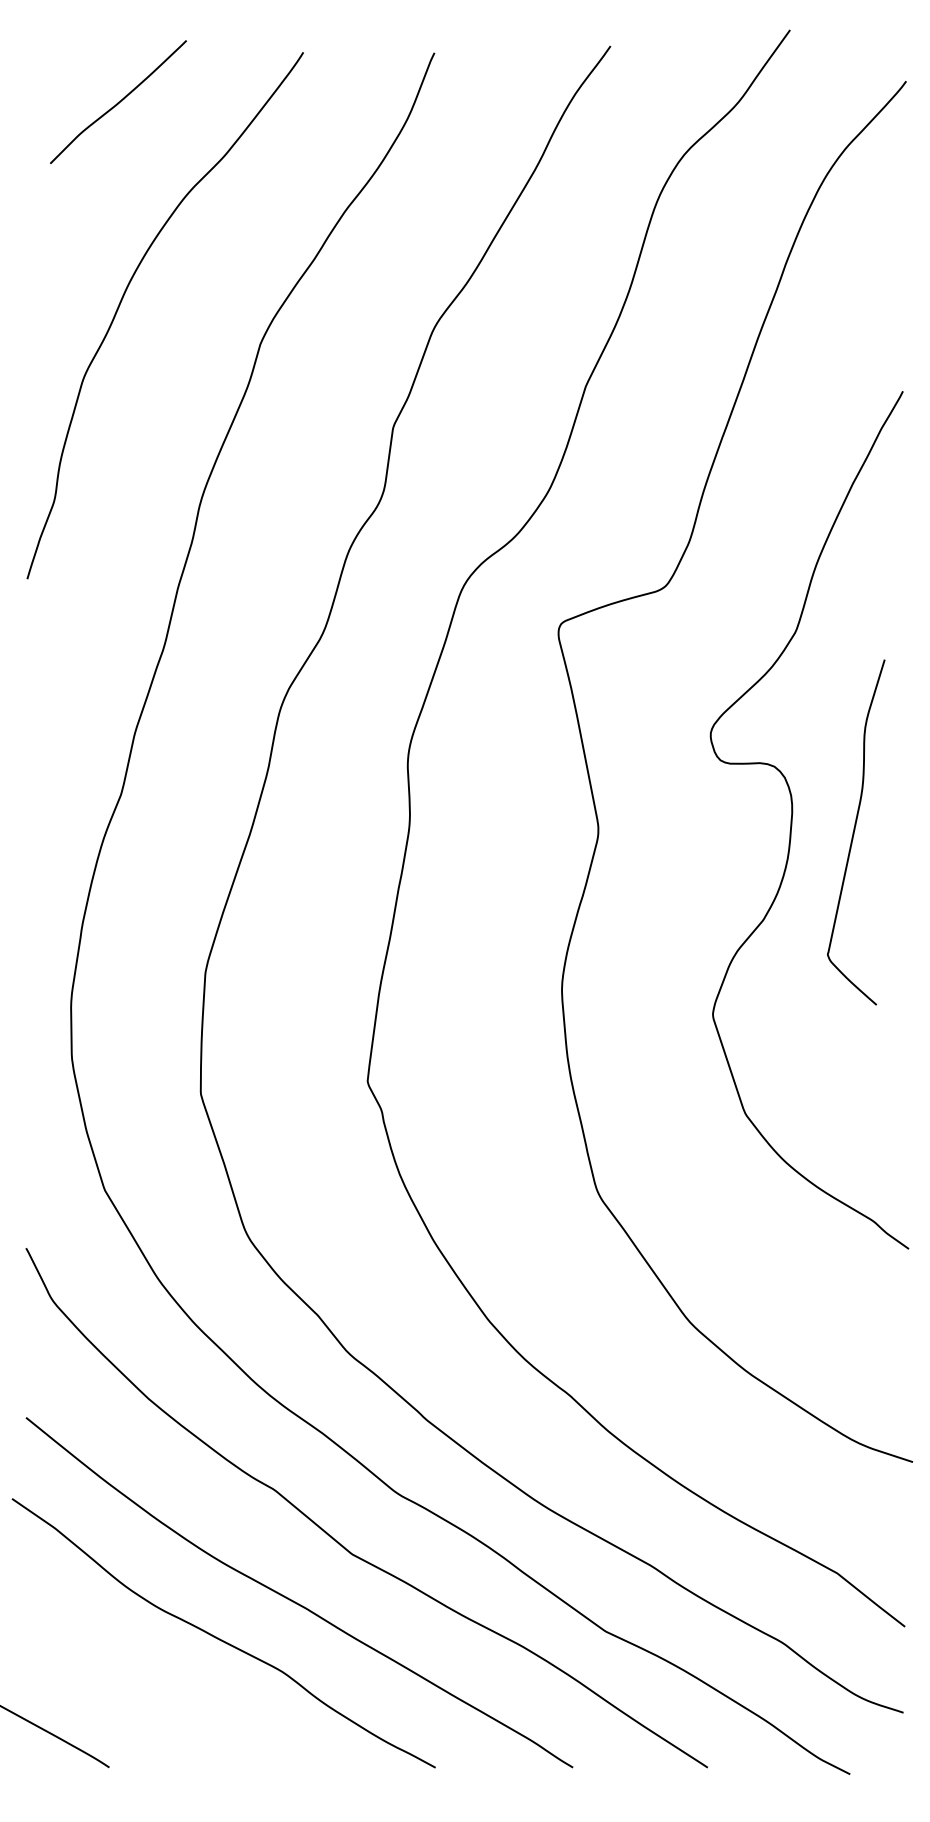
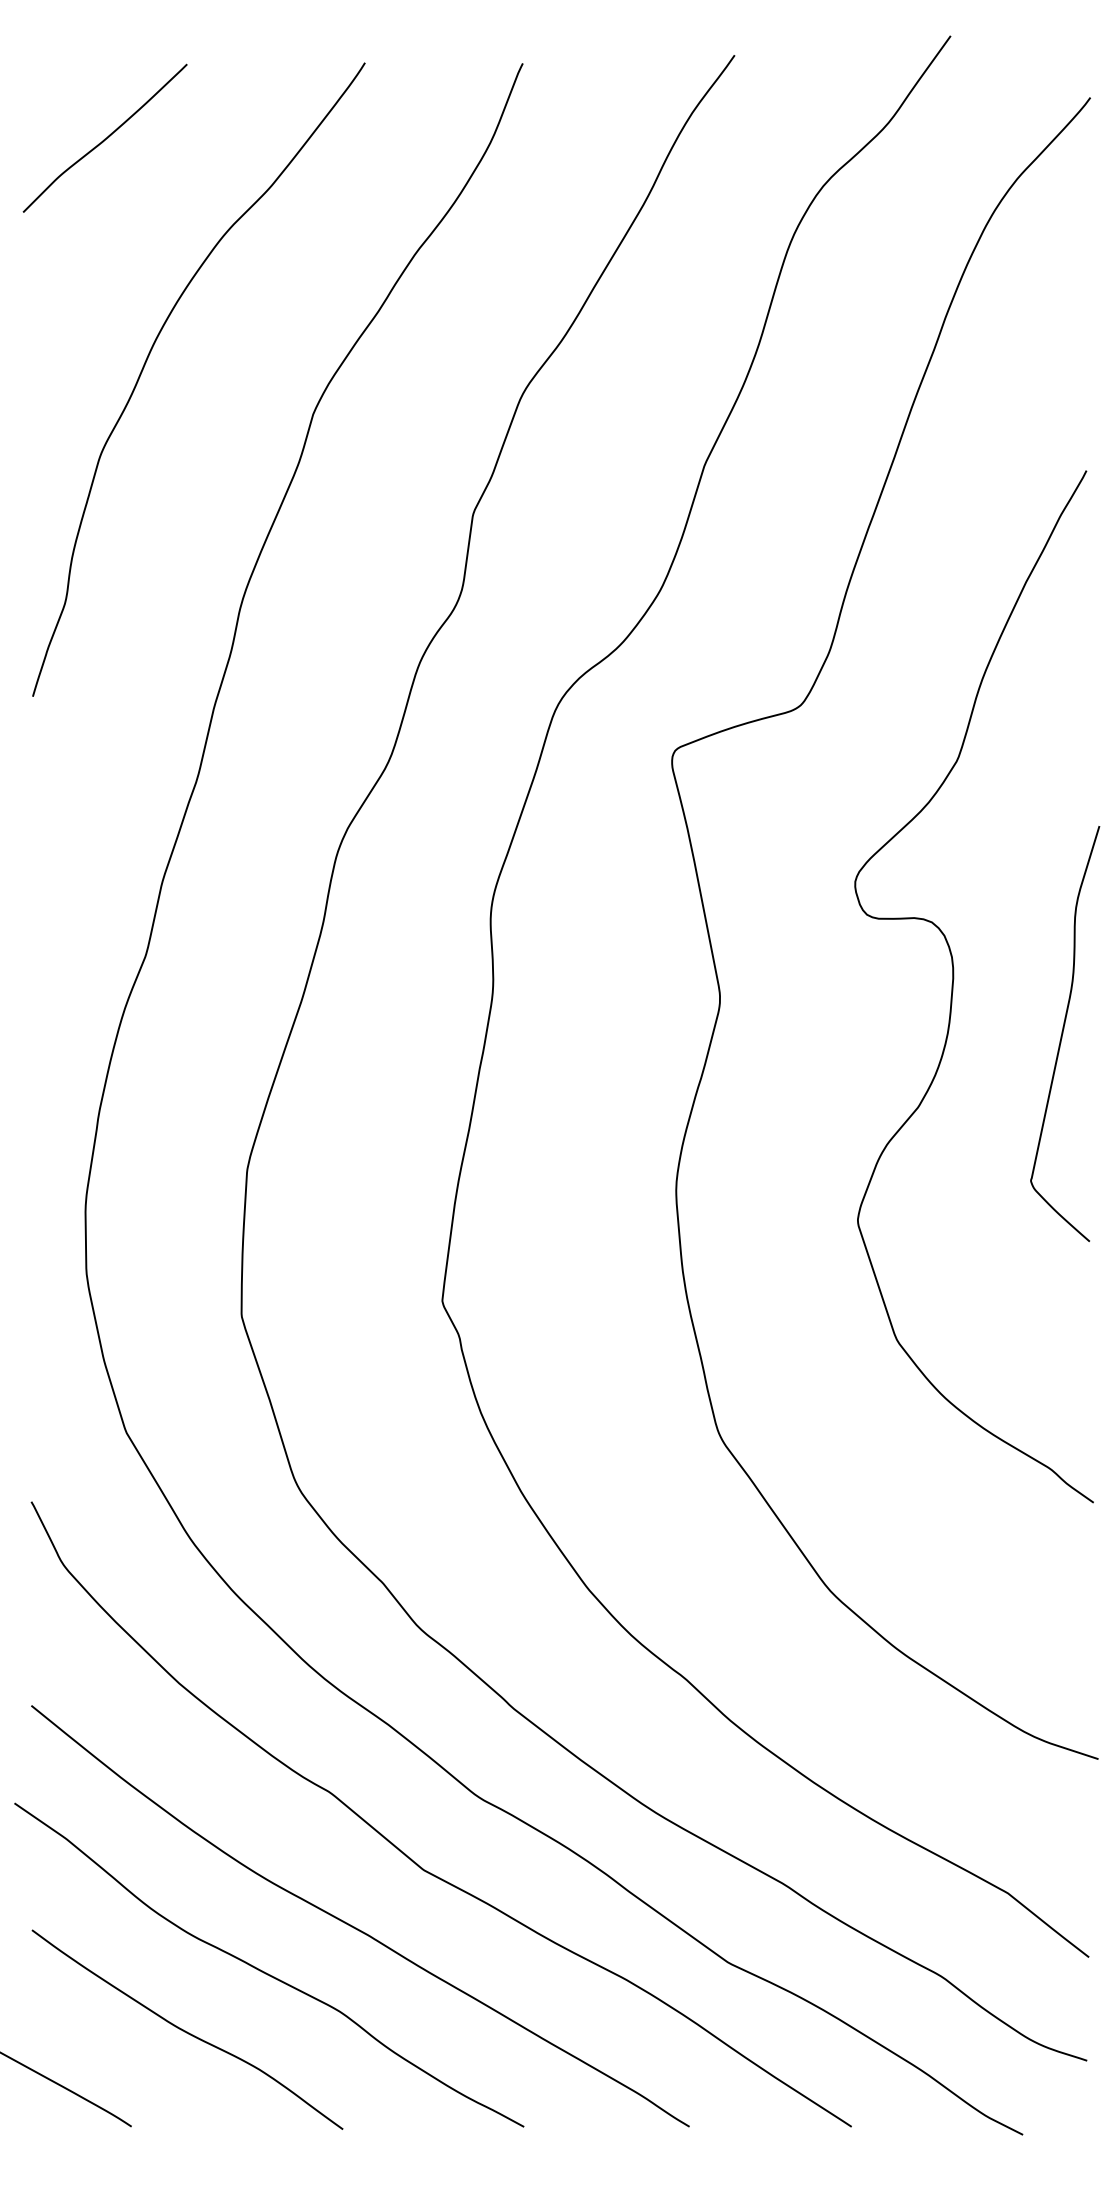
curve: (118, 101) -> (105, 137), moved
curve: (854, 832) -> (1063, 1034), moved
curve: (154, 1687) -> (185, 2030), added

